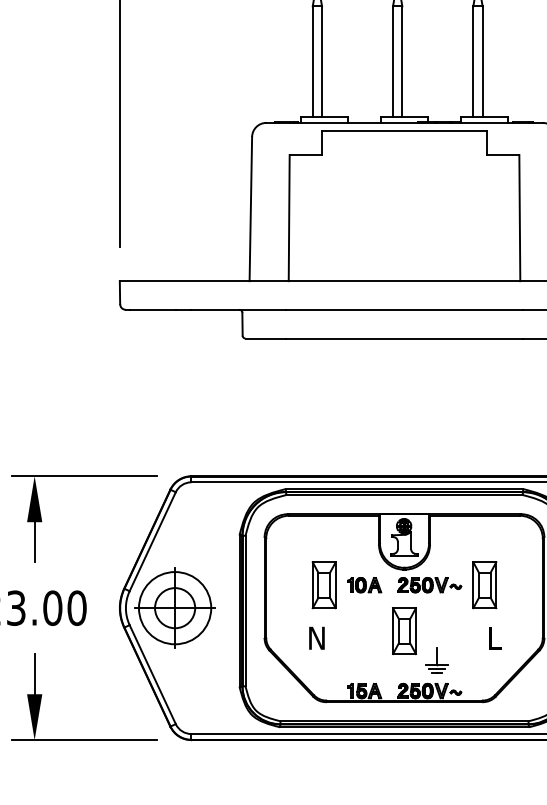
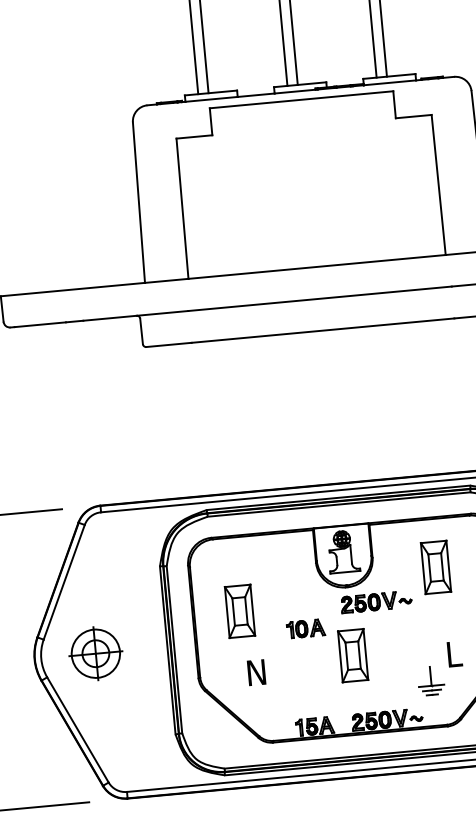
part: (323, 585) -> (239, 611), moved
part: (364, 585) -> (305, 629), moved
part: (484, 585) -> (435, 567), moved
part: (174, 607) -> (95, 653), size x0.6
part: (436, 660) -> (430, 681), moved

